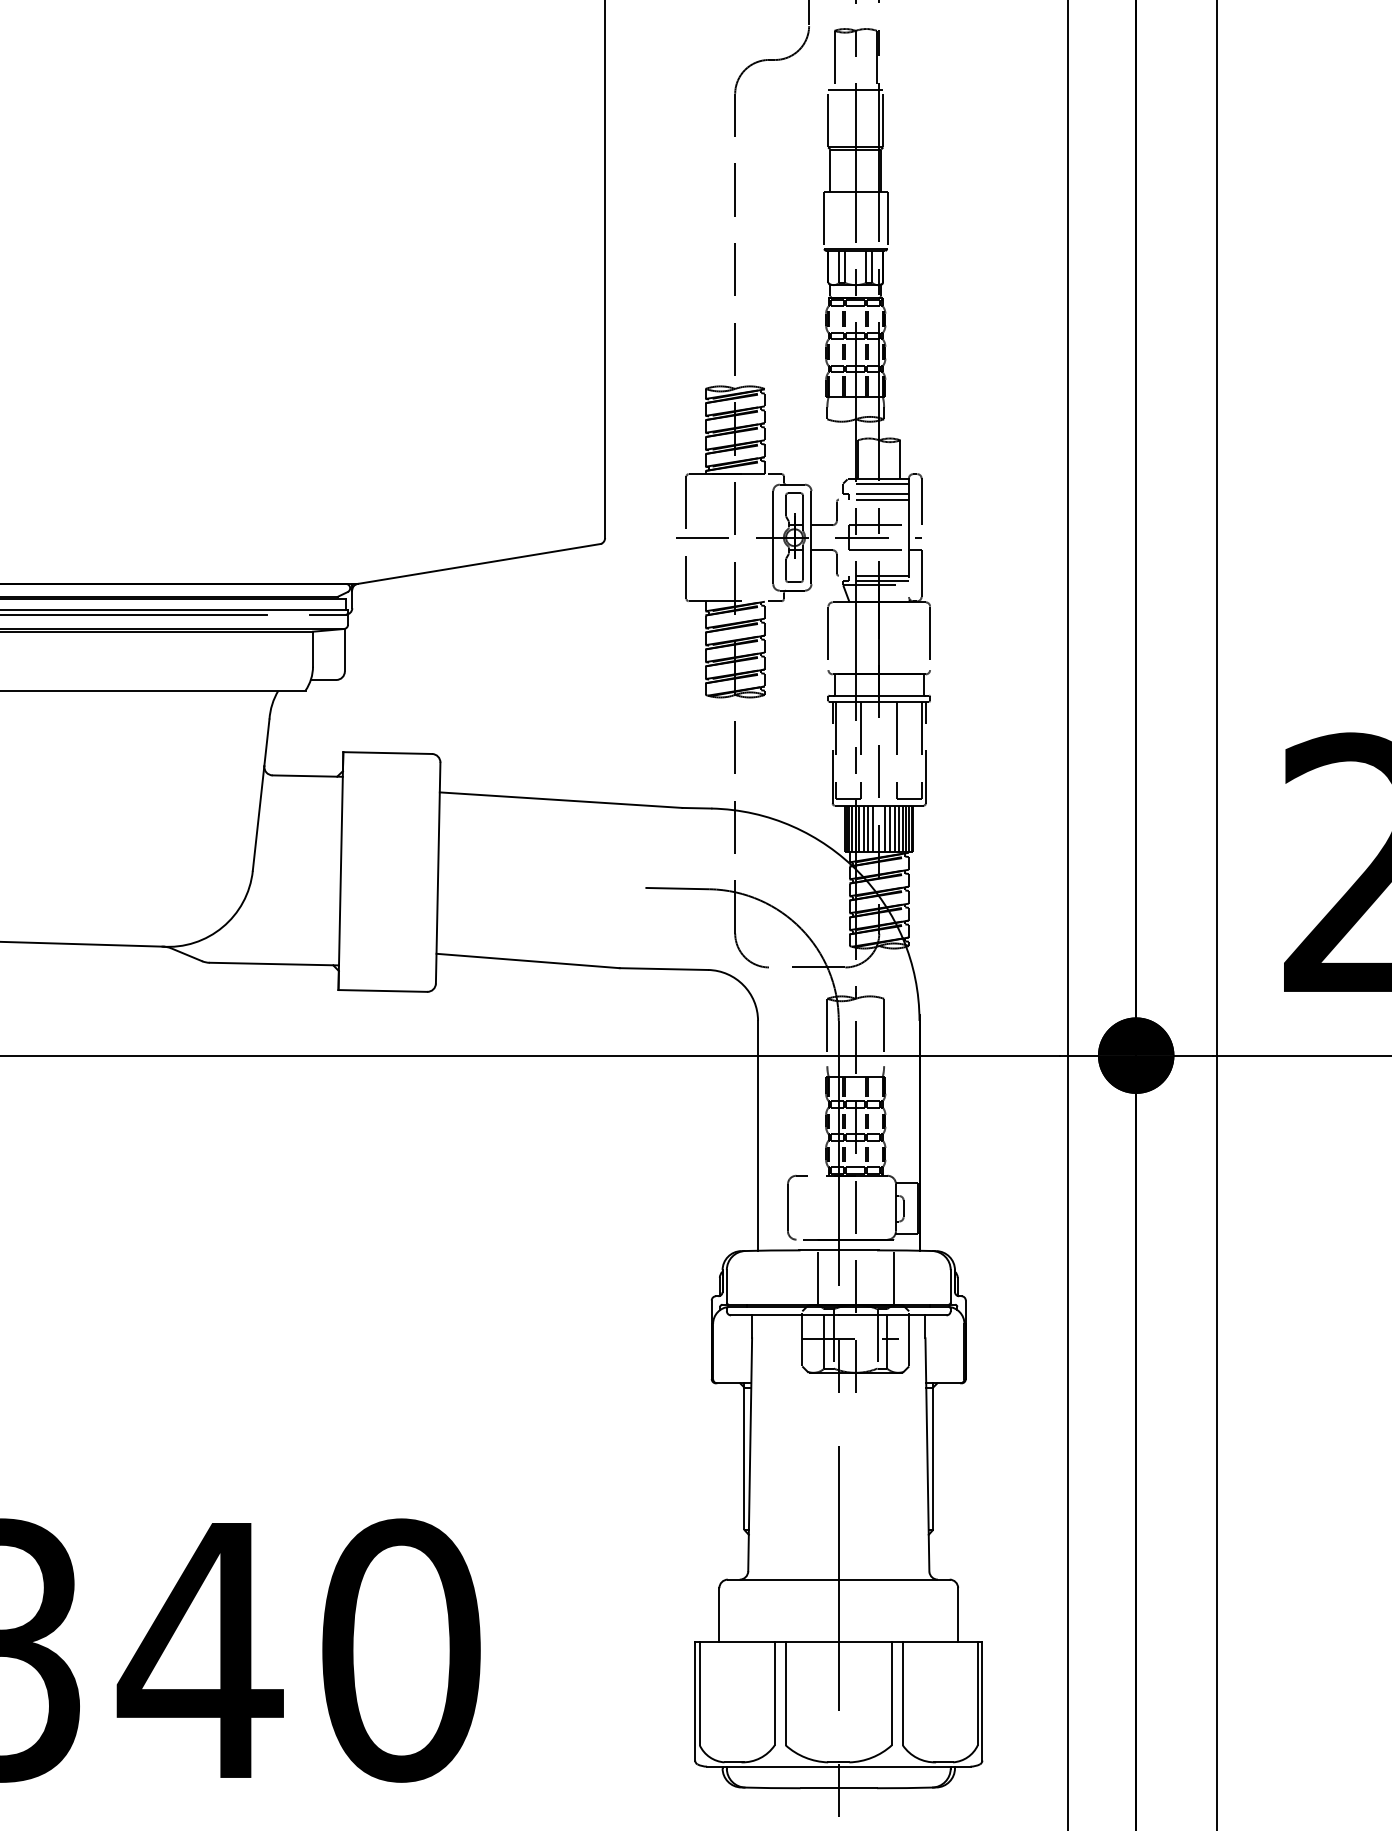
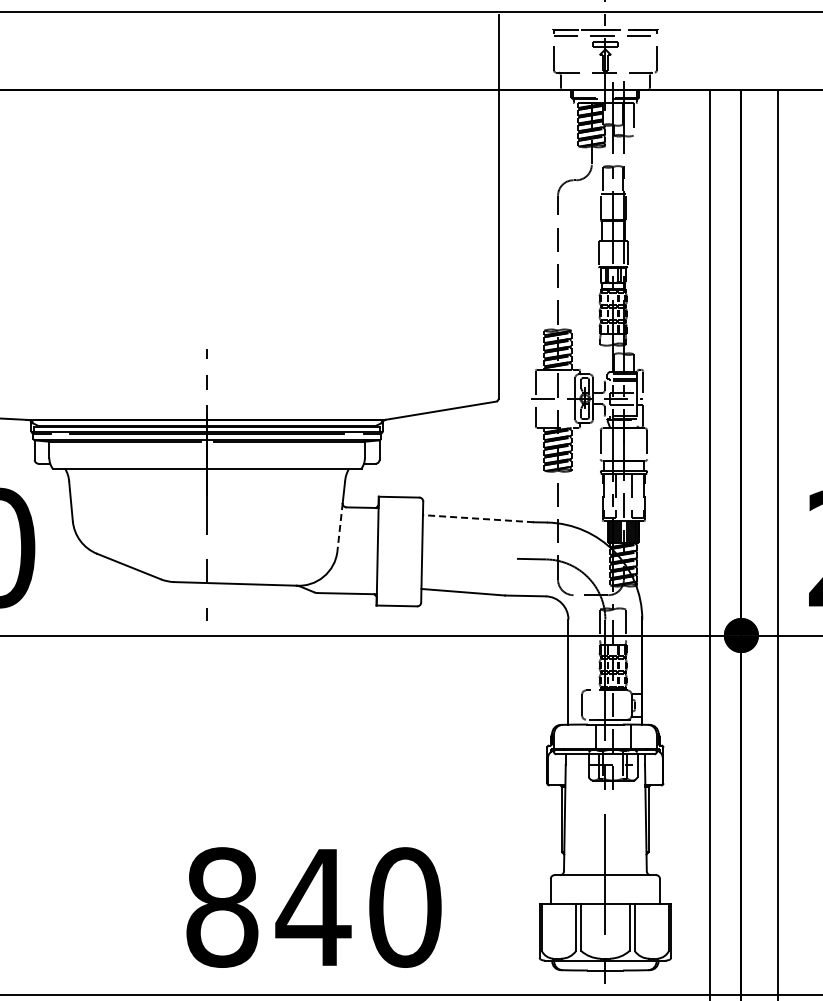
line: (561, 799) -> (478, 518), solid -> dashed
line: (259, 819) -> (340, 527), solid -> dashed

